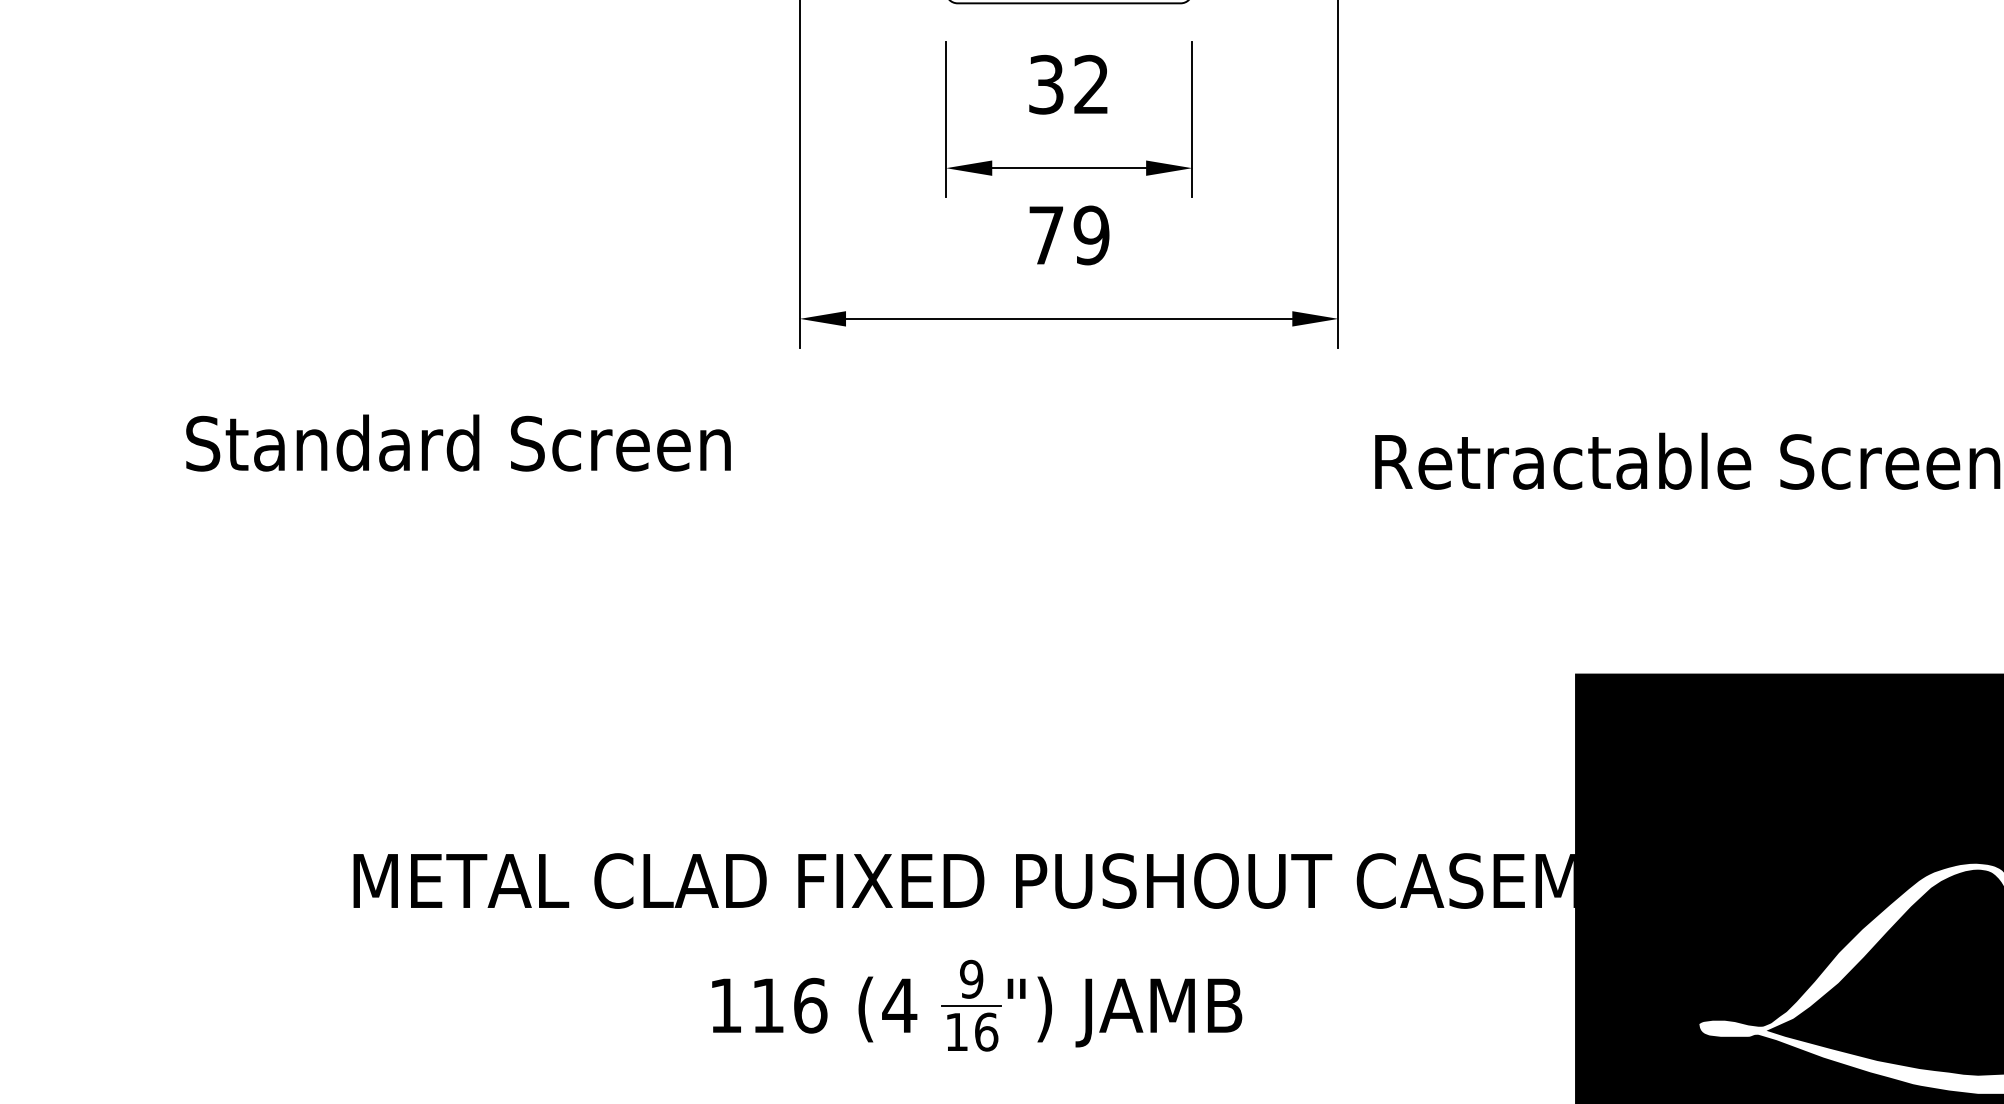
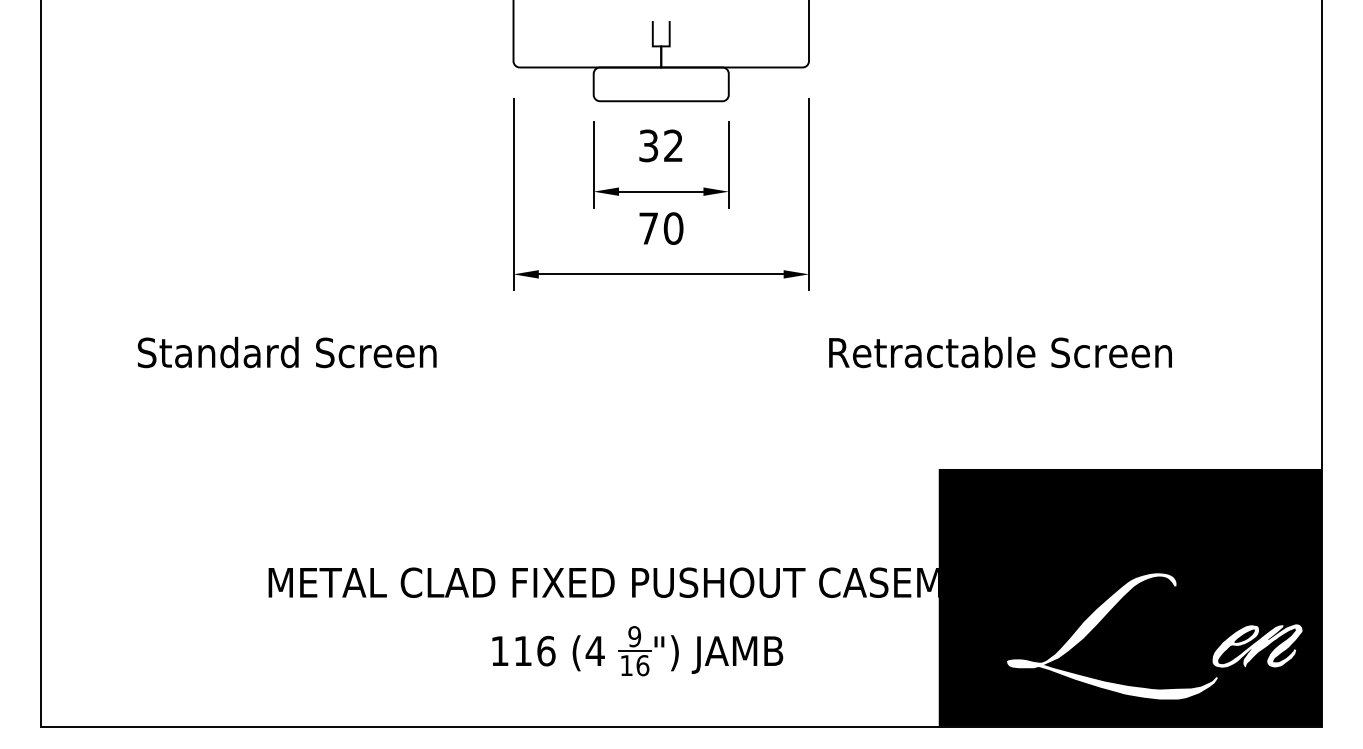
text: (1091, 235) -> (673, 228), 79 -> 70
text: (457, 443) -> (286, 352), moved
part: (976, 1006) -> (637, 651), moved

